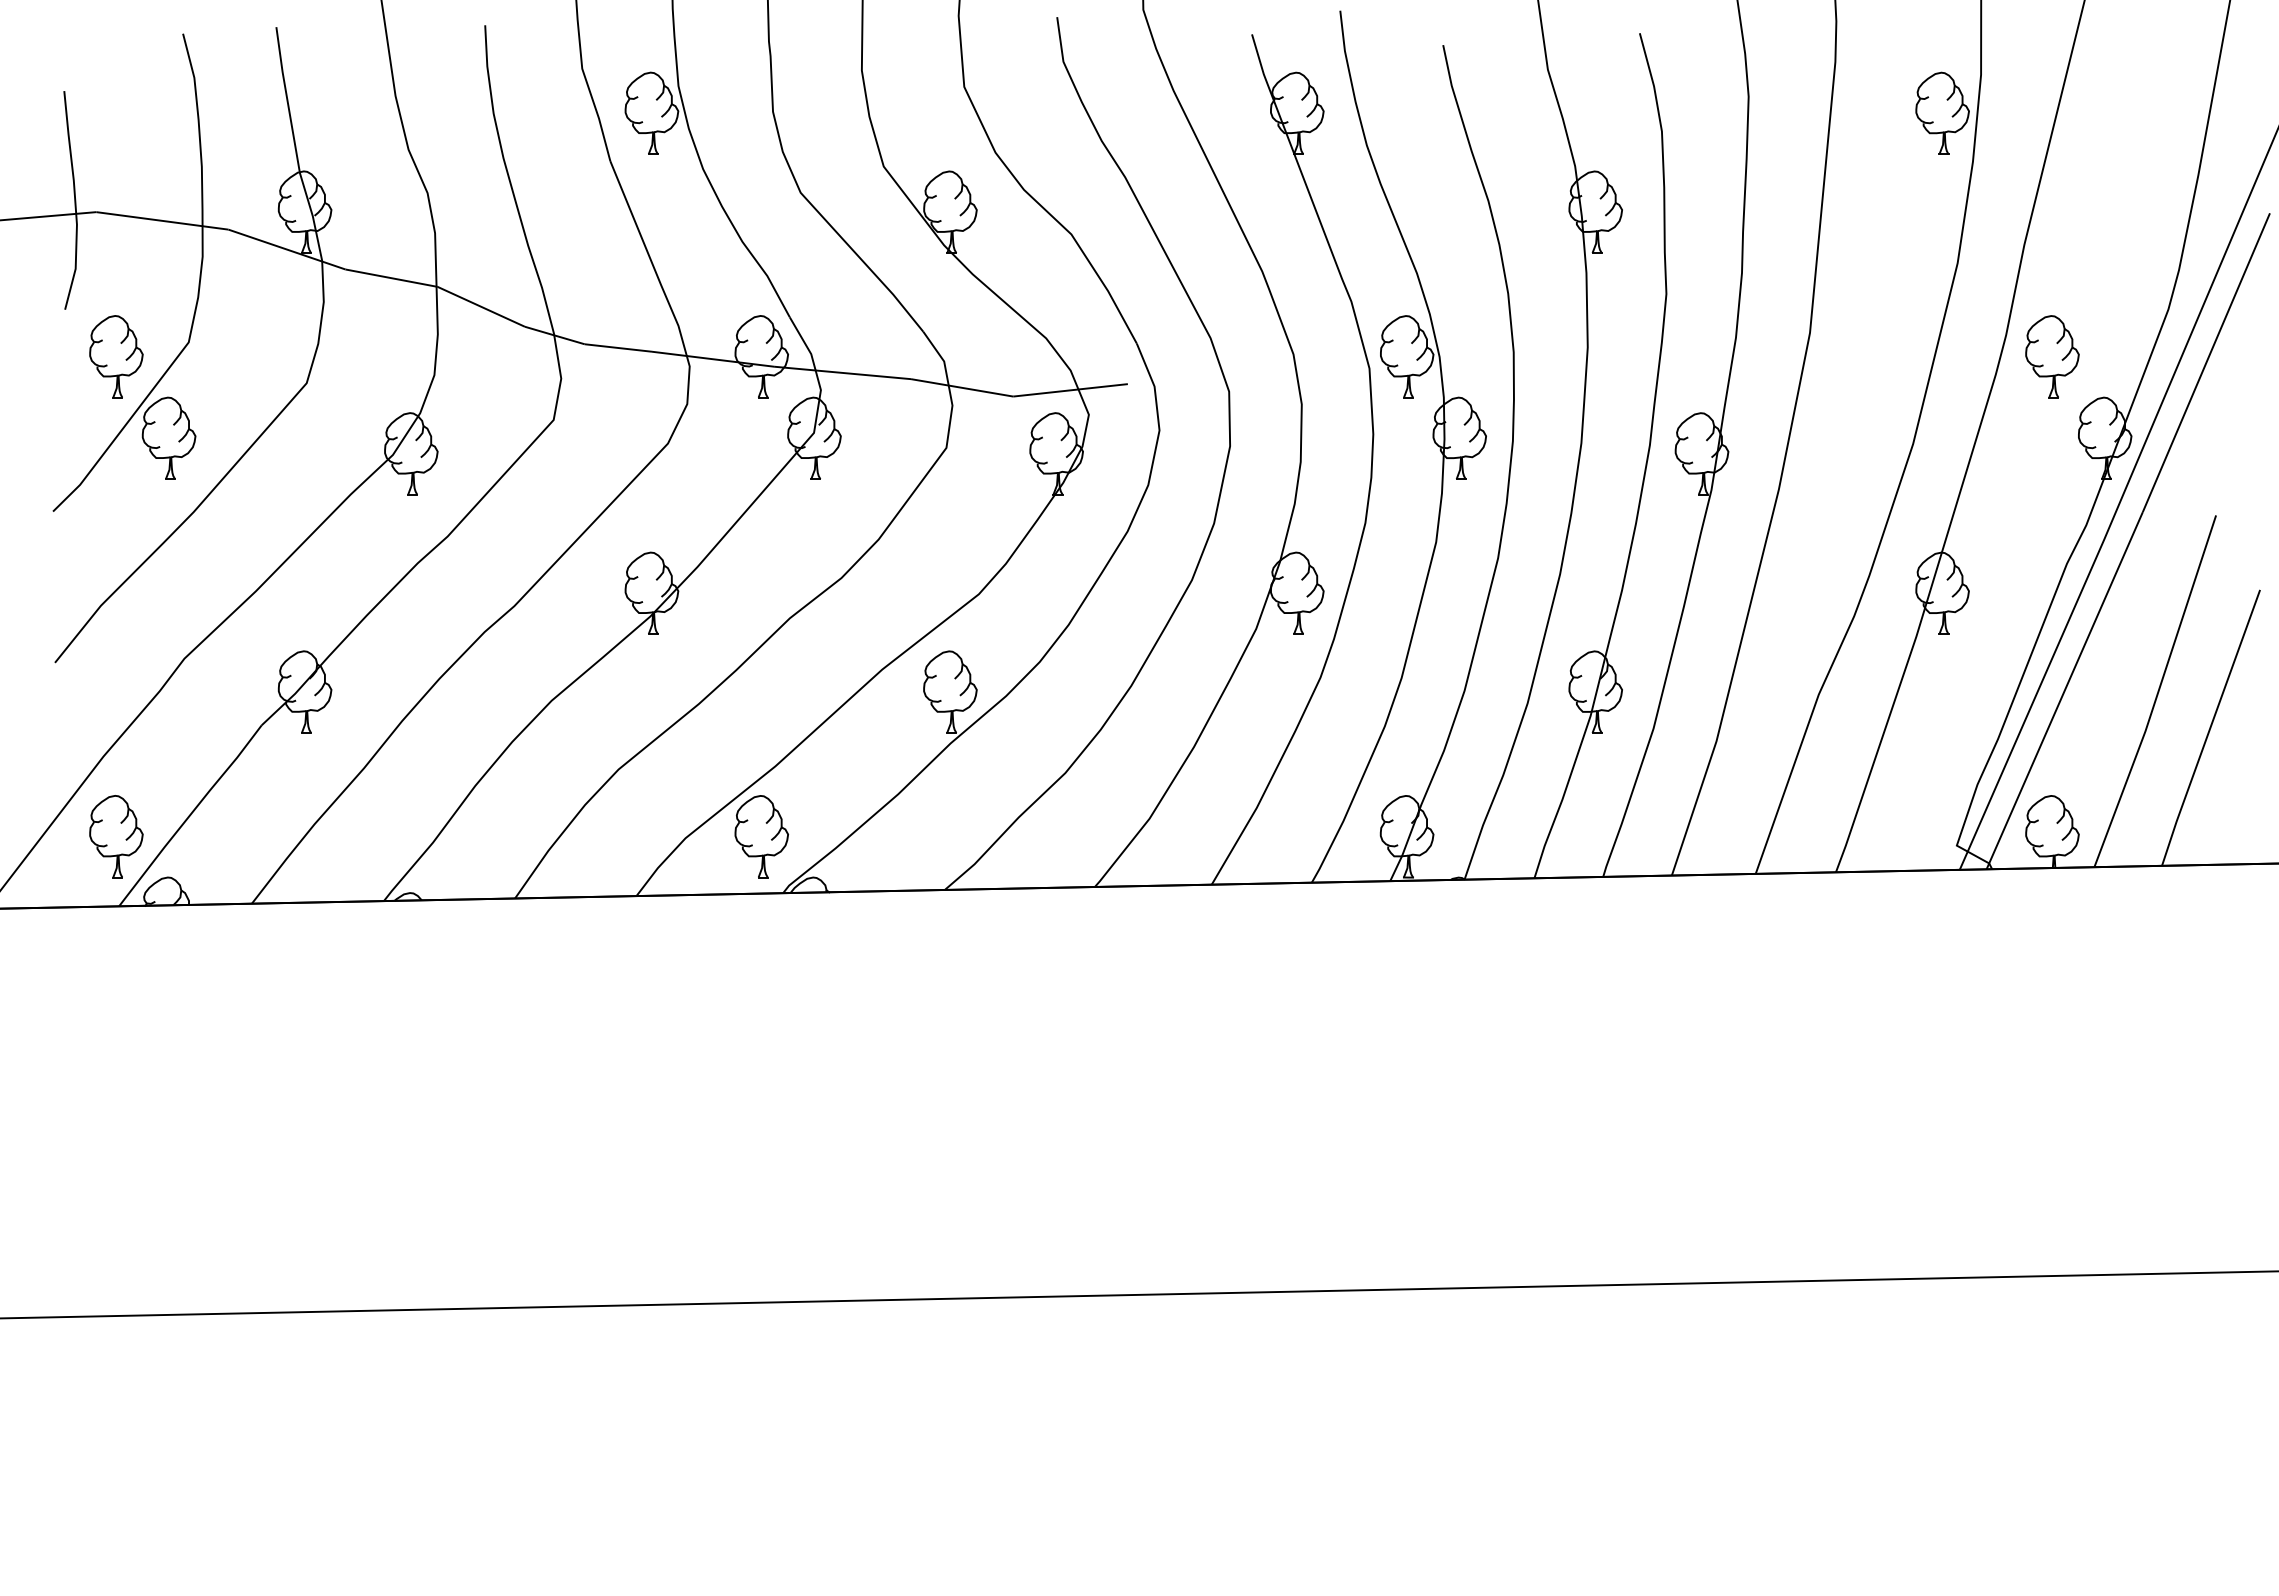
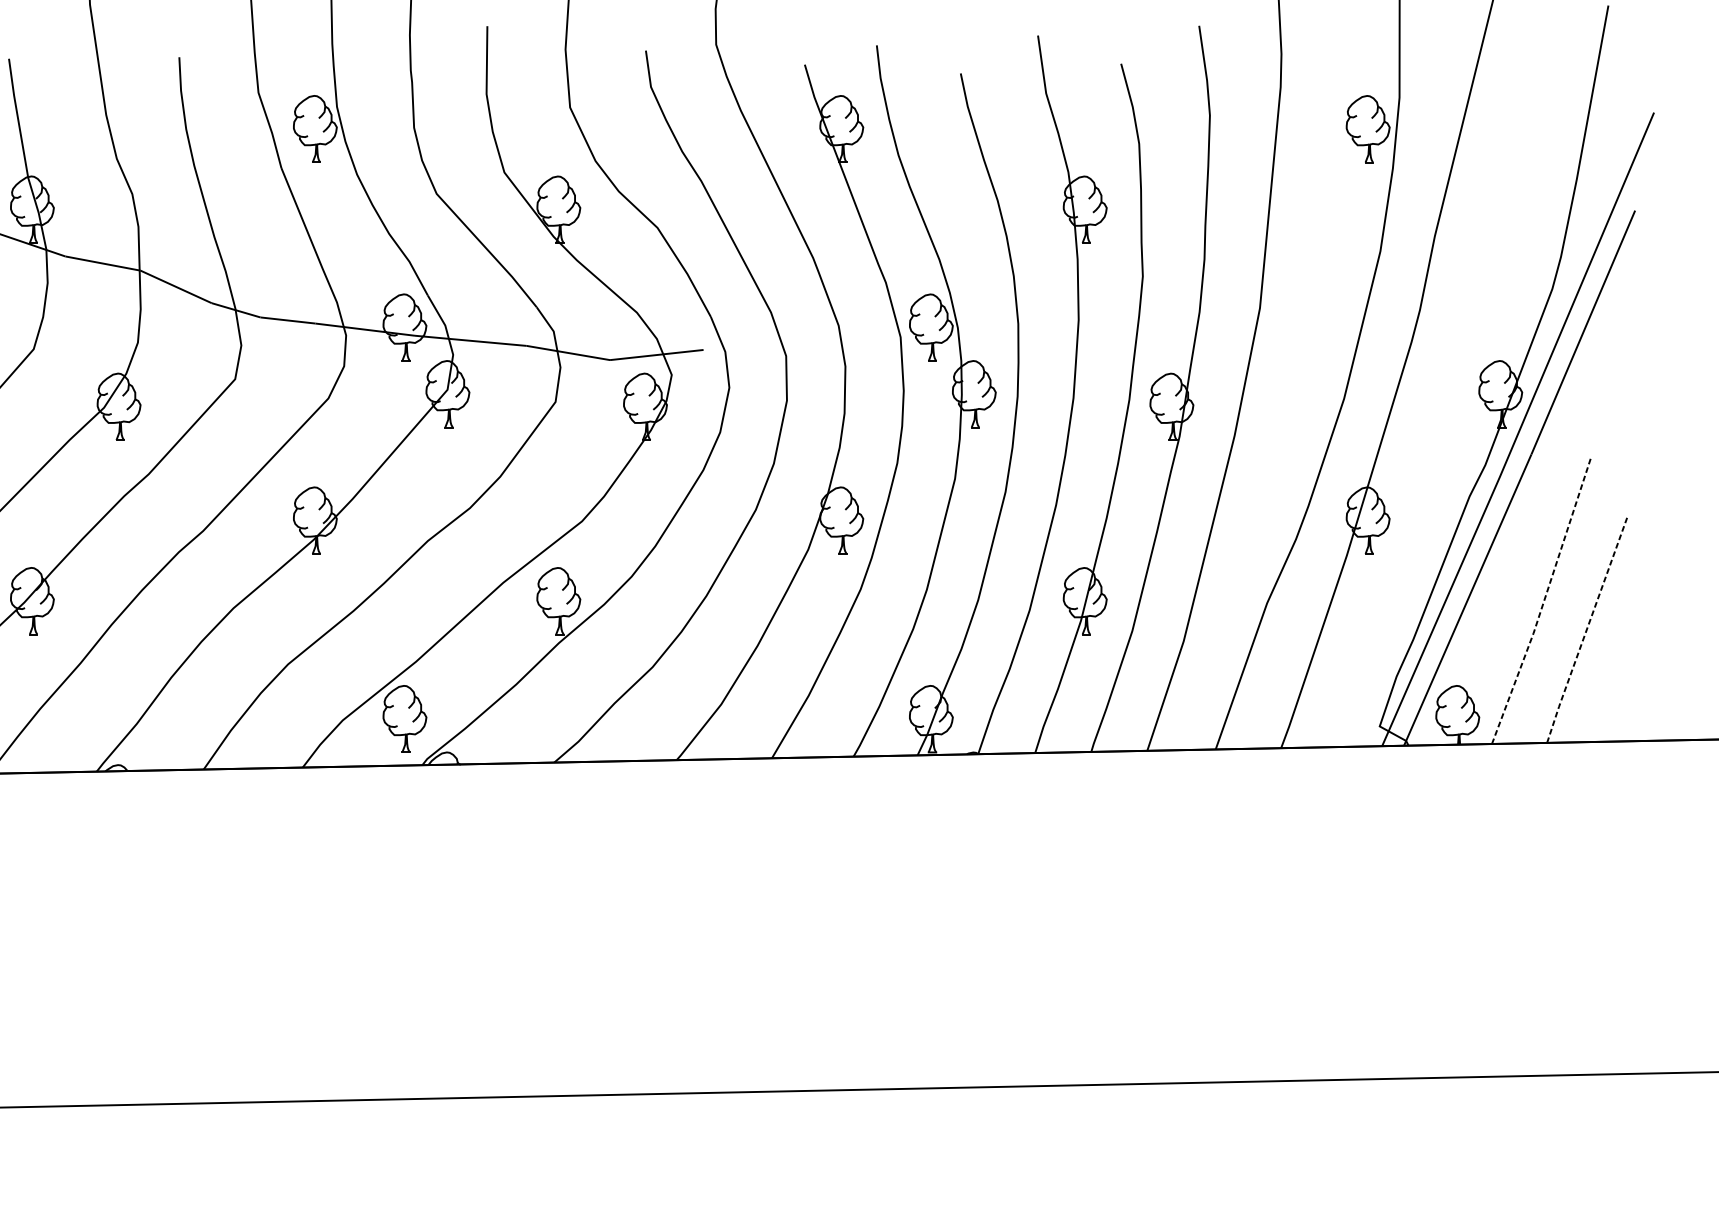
part: (2052, 356) -> (1457, 327), removed
line: (2158, 692) -> (1544, 601), solid -> dashed
line: (2210, 727) -> (1586, 630), solid -> dashed

